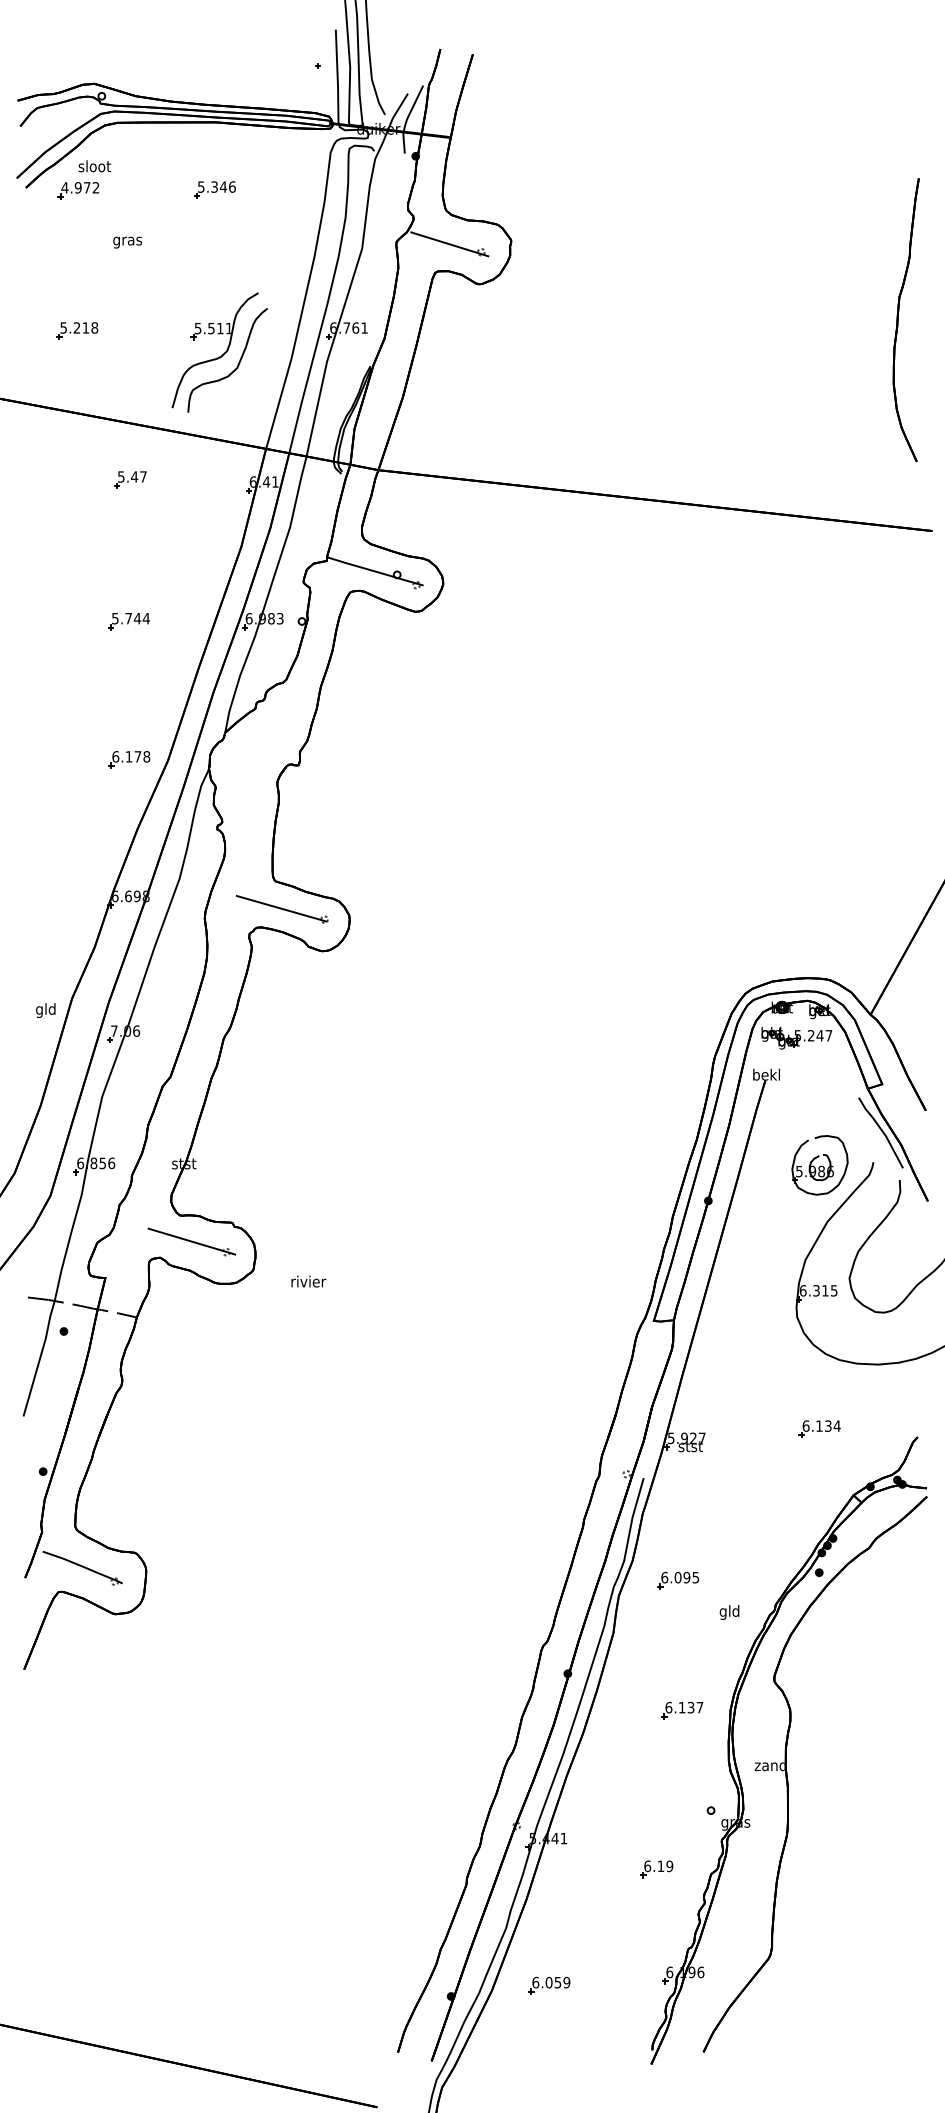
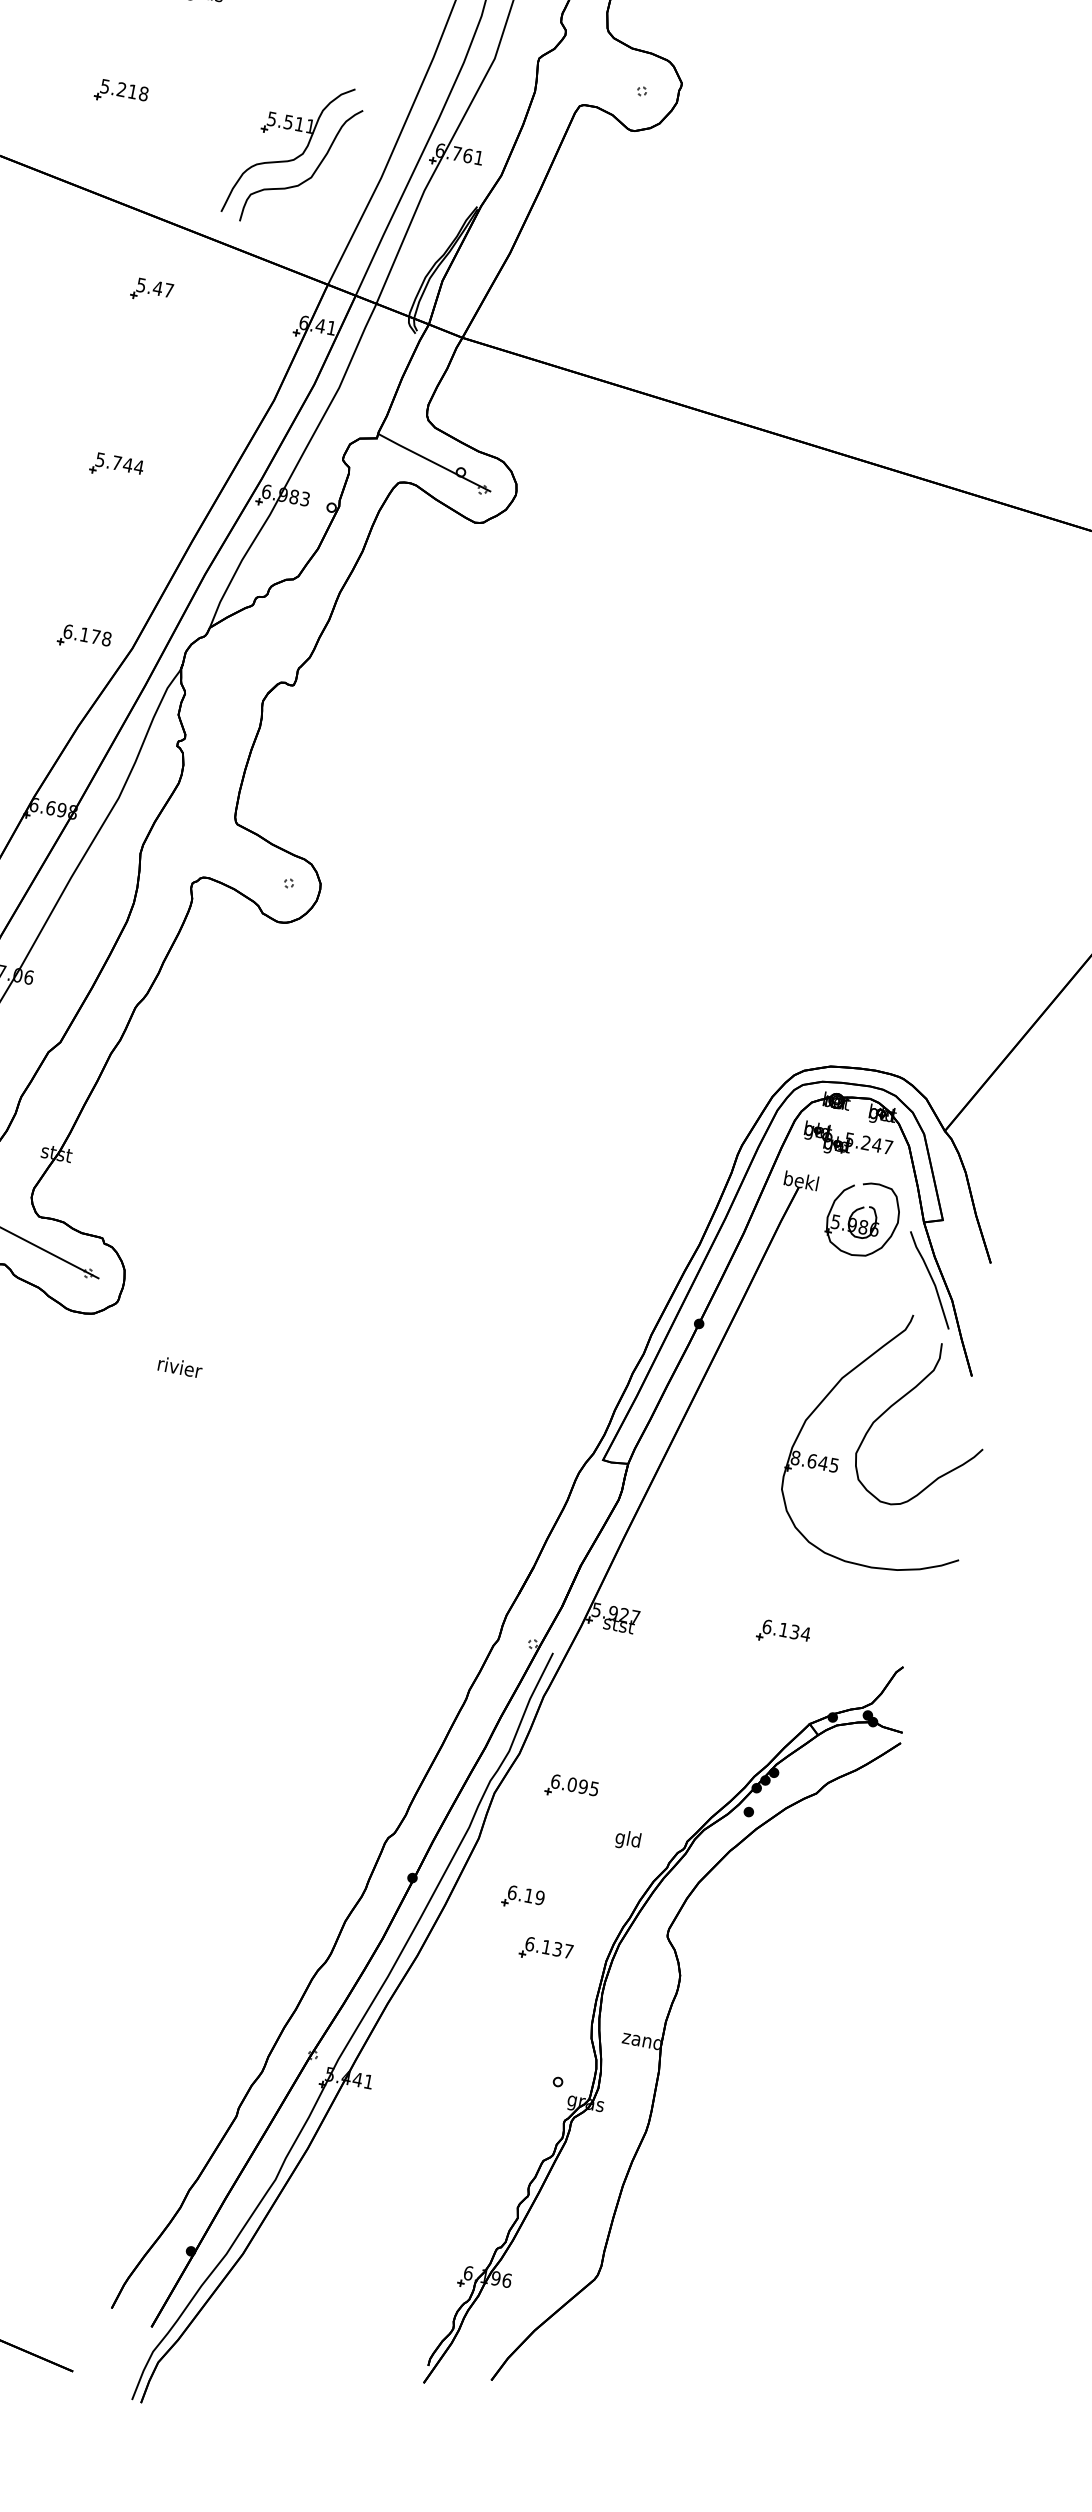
line: (449, 244) -> (604, 74), removed
line: (281, 908) -> (238, 859), removed
part: (819, 1165) -> (862, 1219), moved
text: (308, 1281) -> (179, 1367), moved
text: (813, 1290) -> (808, 1460), 6.315 -> 8.645
part: (656, 1869) -> (522, 1898), moved
part: (549, 1985) -> (315, 2260), removed

